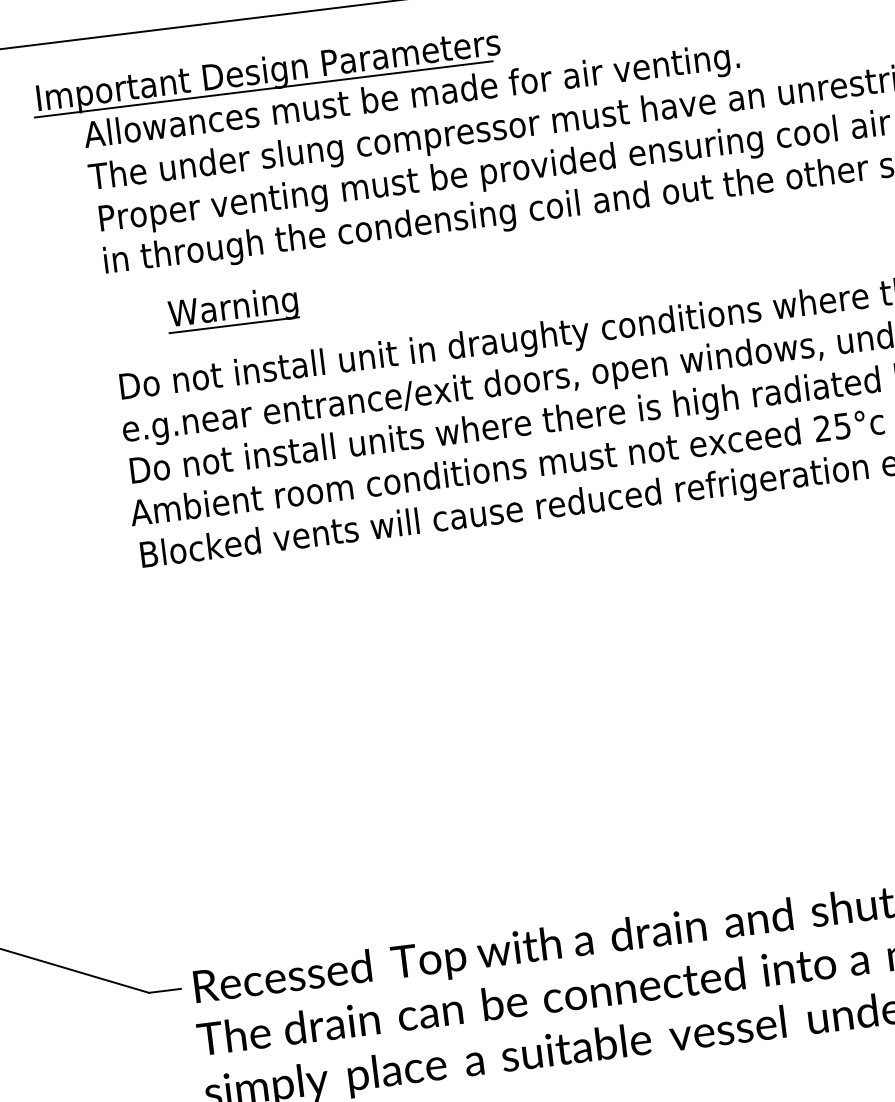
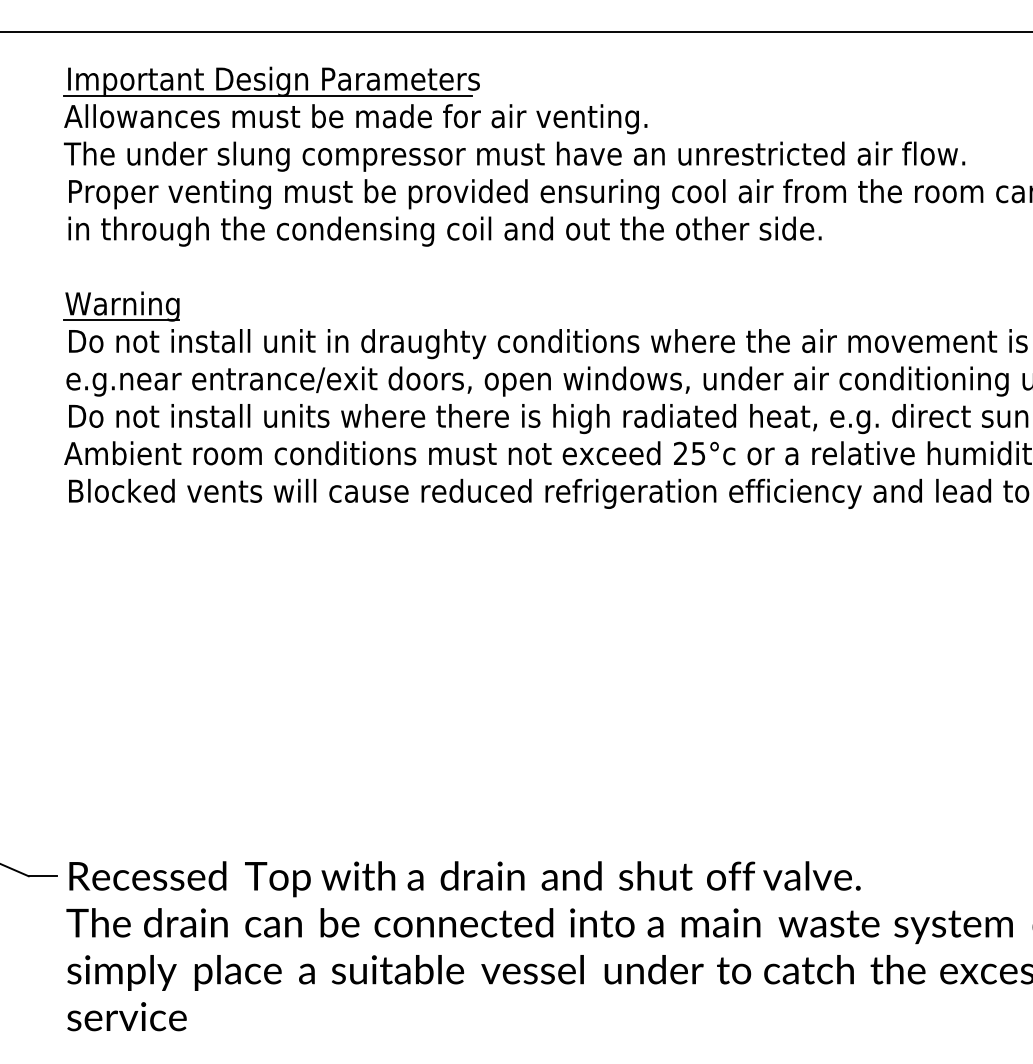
part: (265, 73) -> (271, 81), moved
part: (232, 309) -> (121, 306), moved

